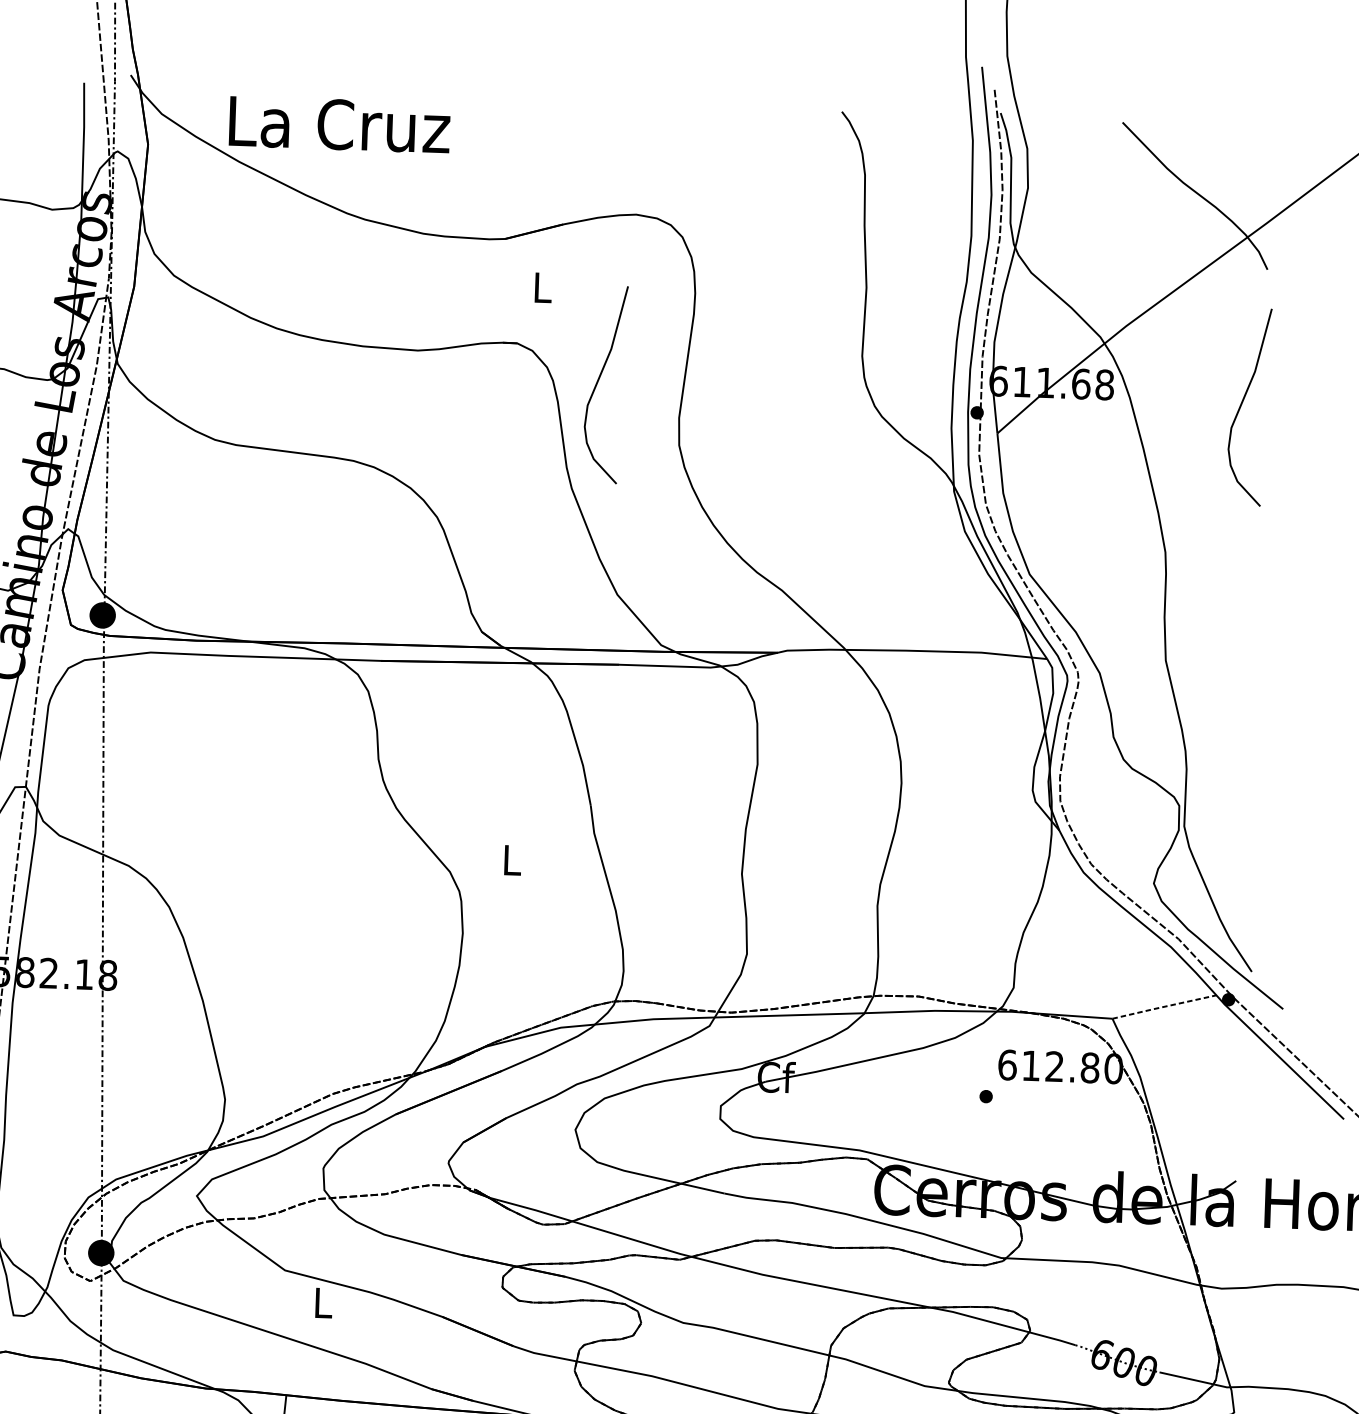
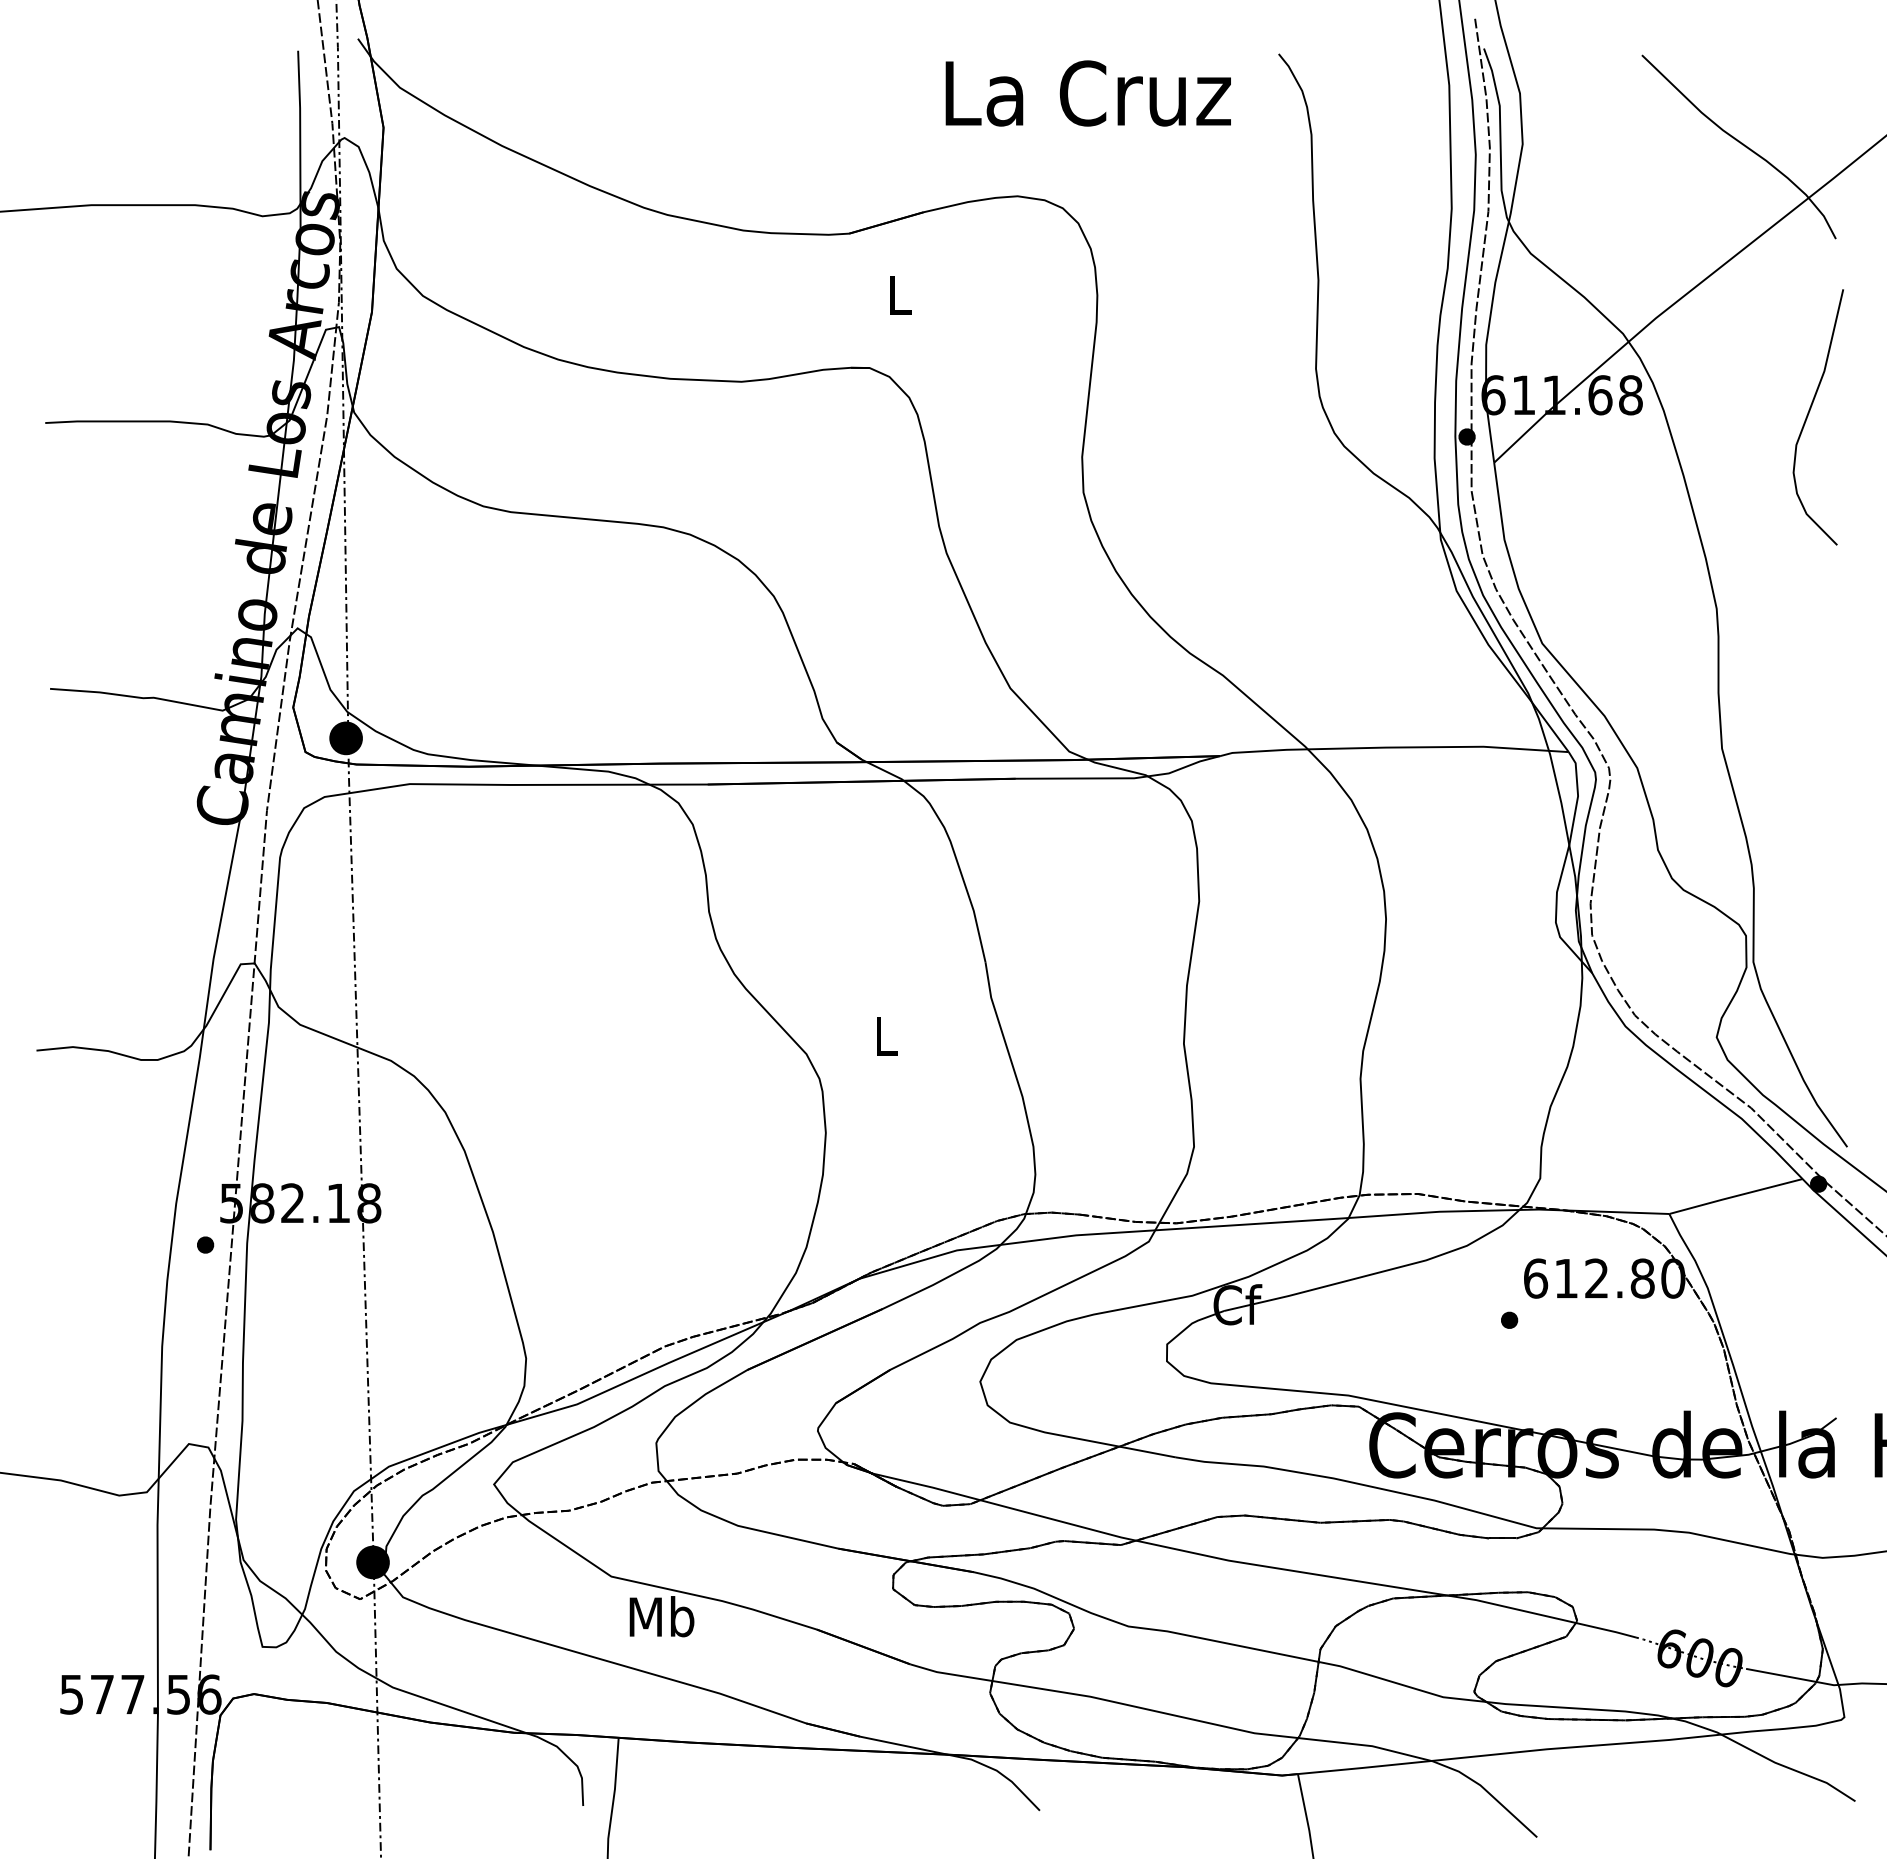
text: (339, 124) -> (1087, 93), moved
curve: (598, 381) -> (976, 413), removed
line: (1164, 1007) -> (1735, 1196), dashed -> solid
text: (322, 1302) -> (661, 1616), L -> Mb

